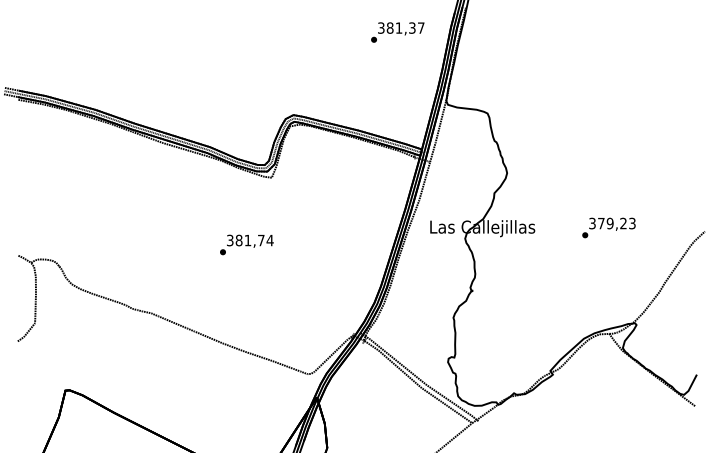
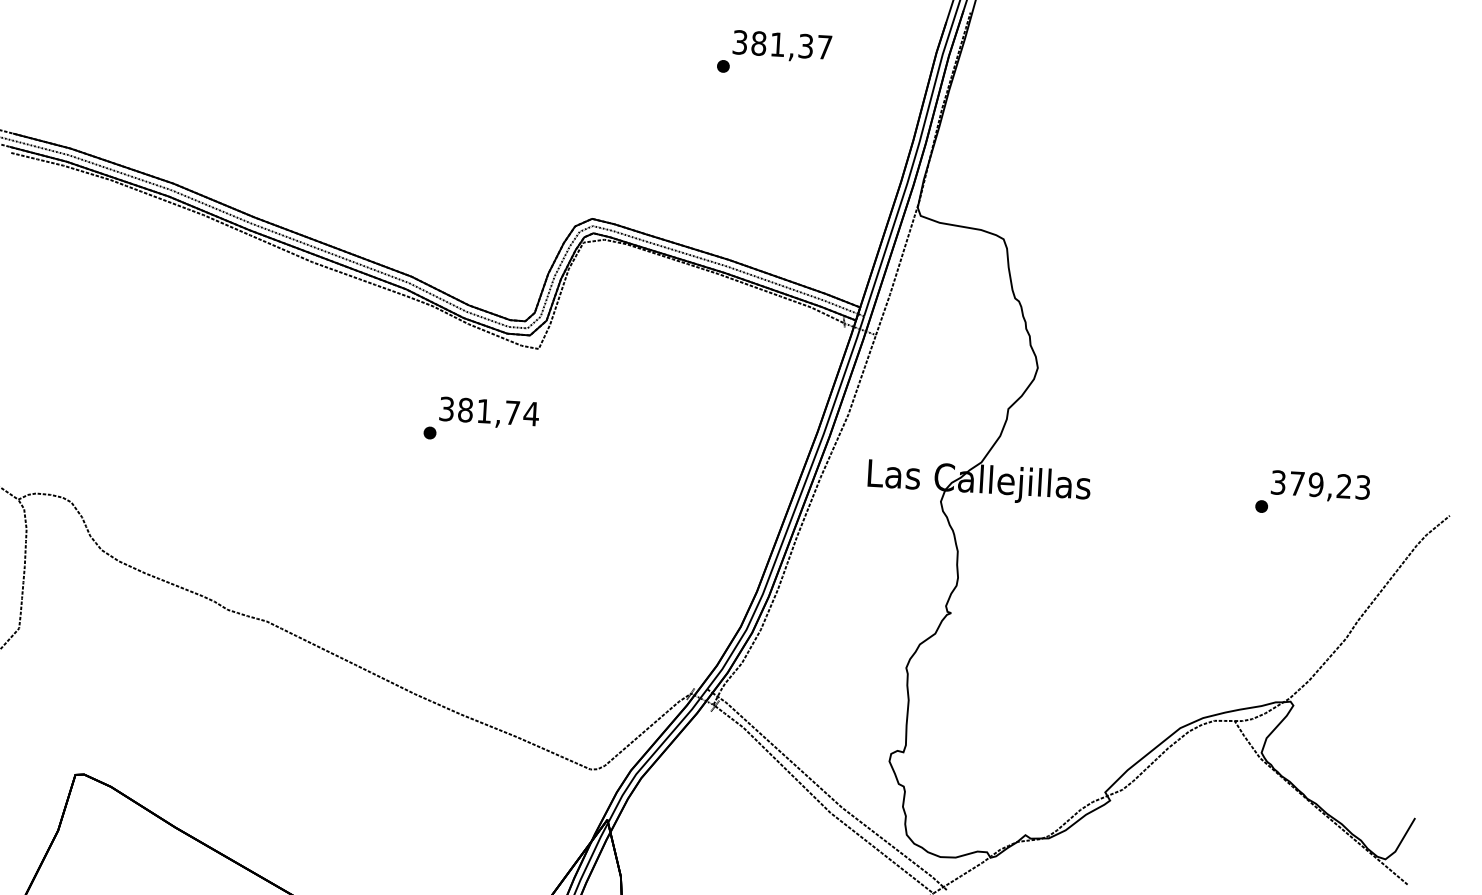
text: (397, 32) -> (773, 53), moved
text: (608, 227) -> (1311, 492), moved
text: (246, 244) -> (480, 419), moved

